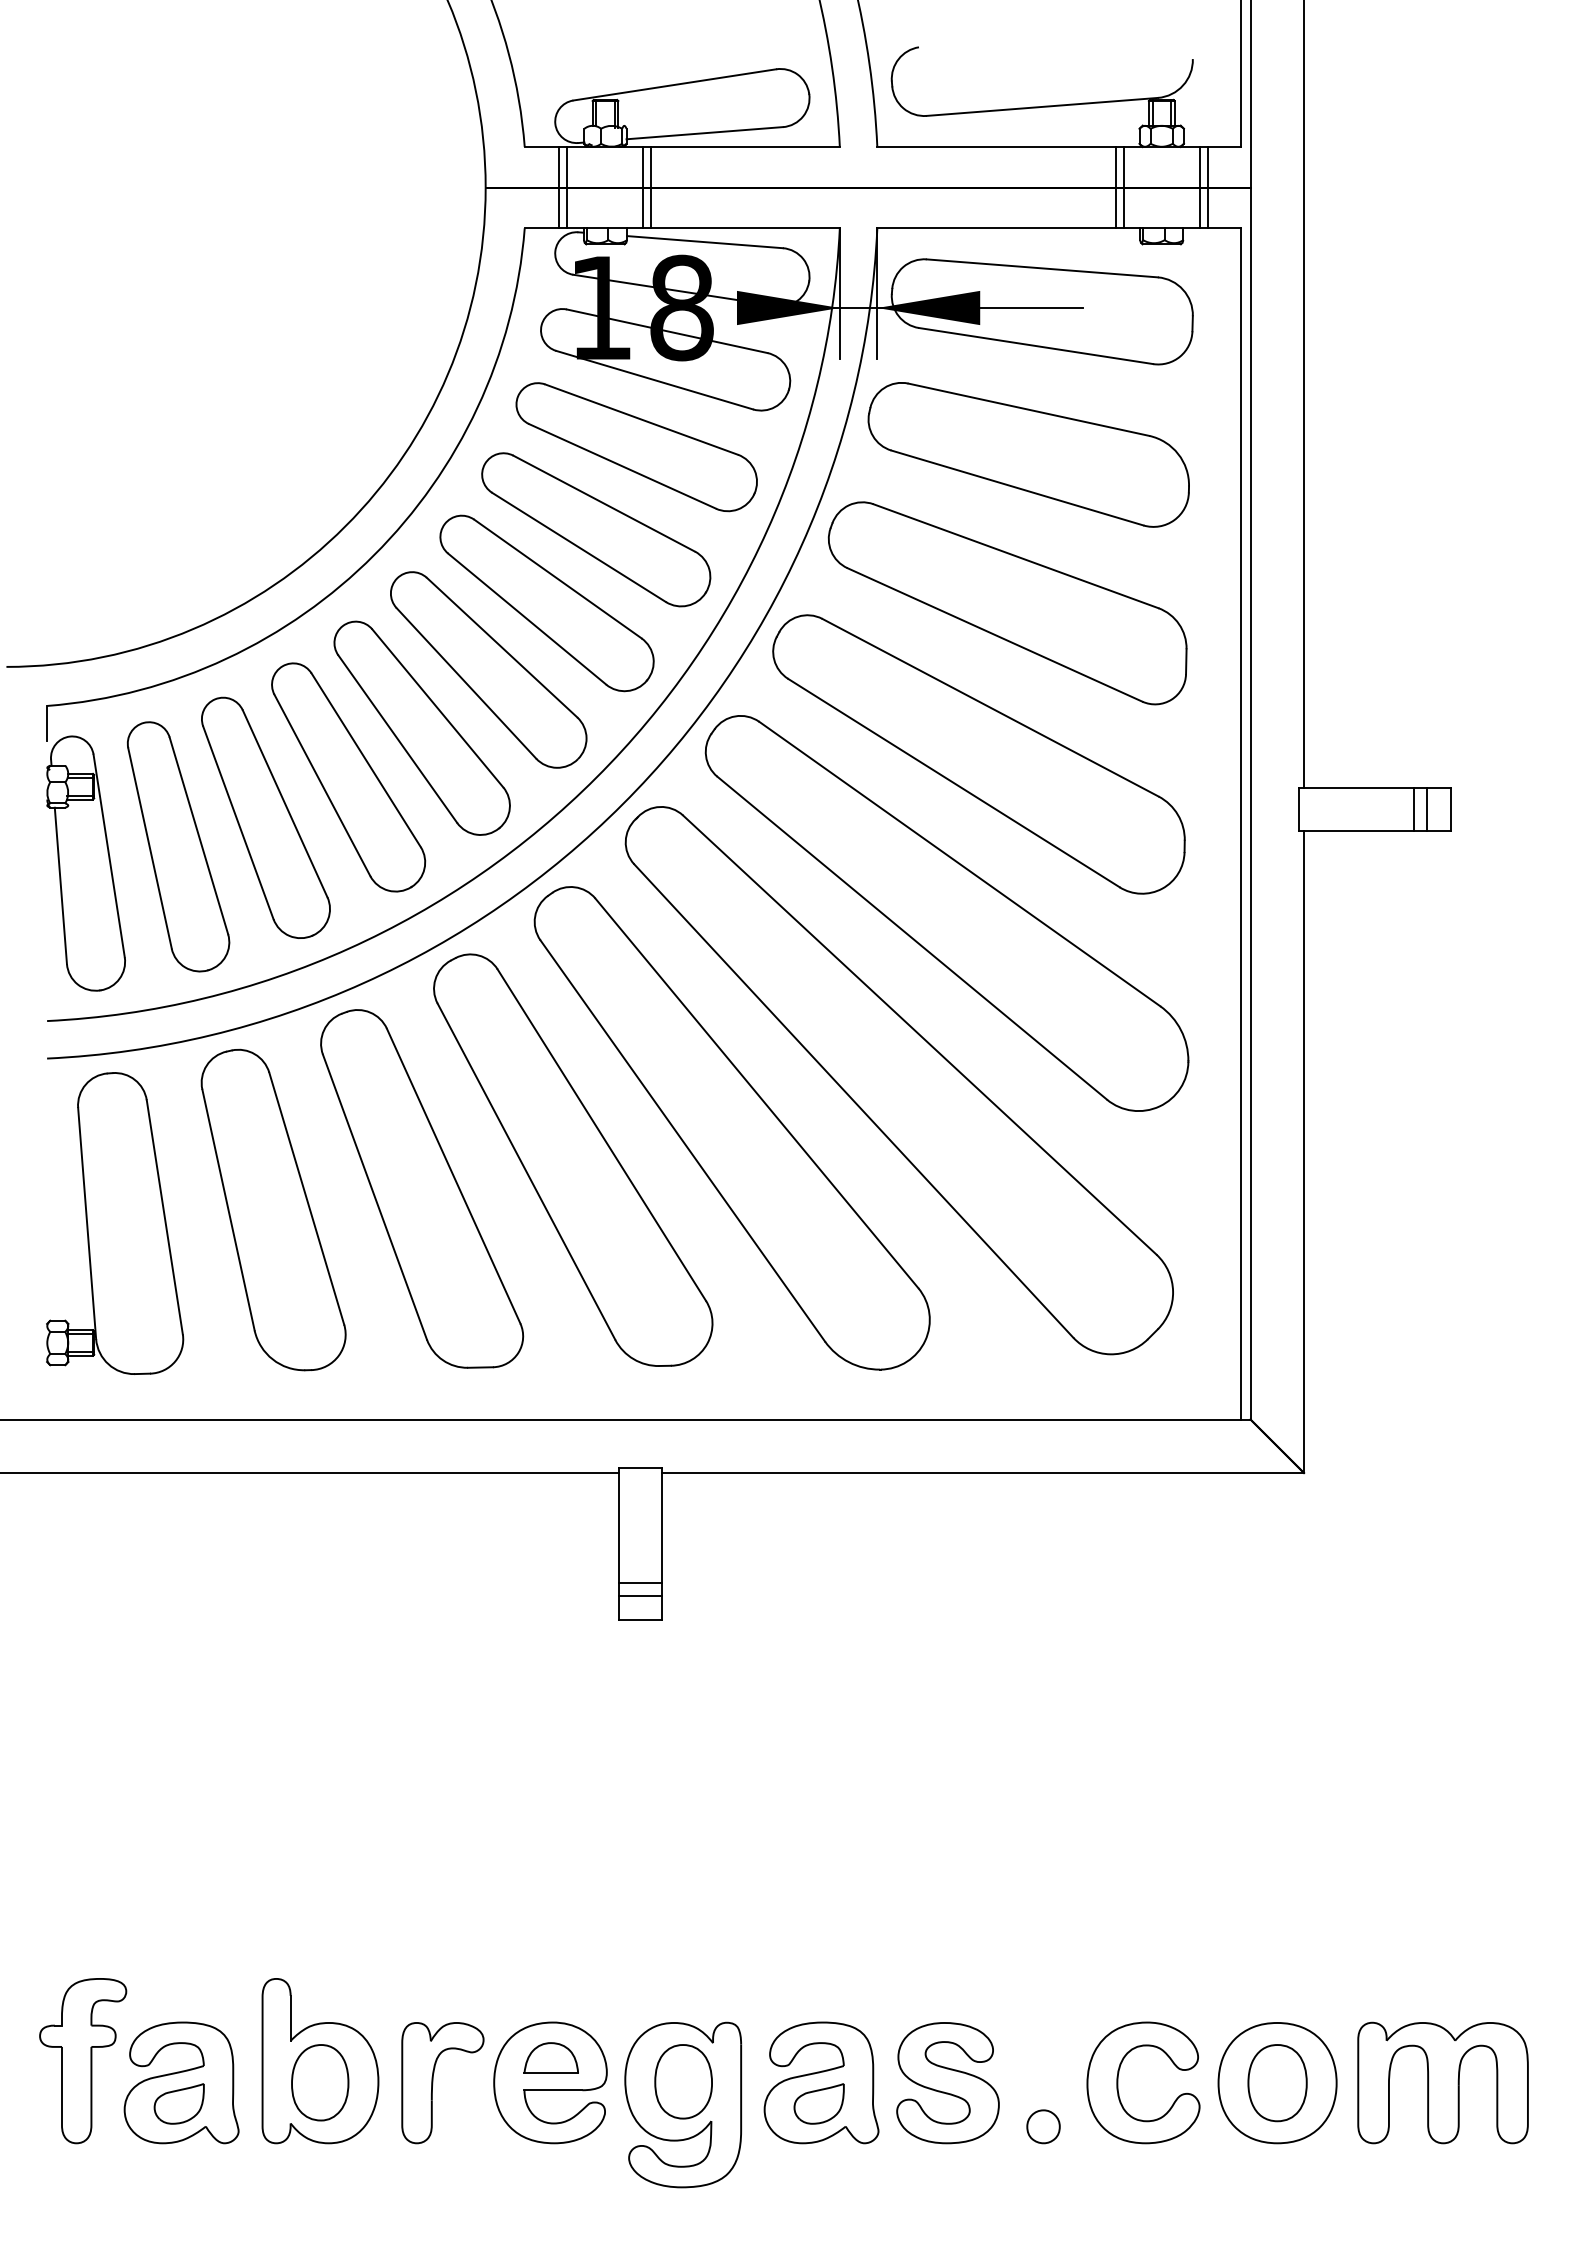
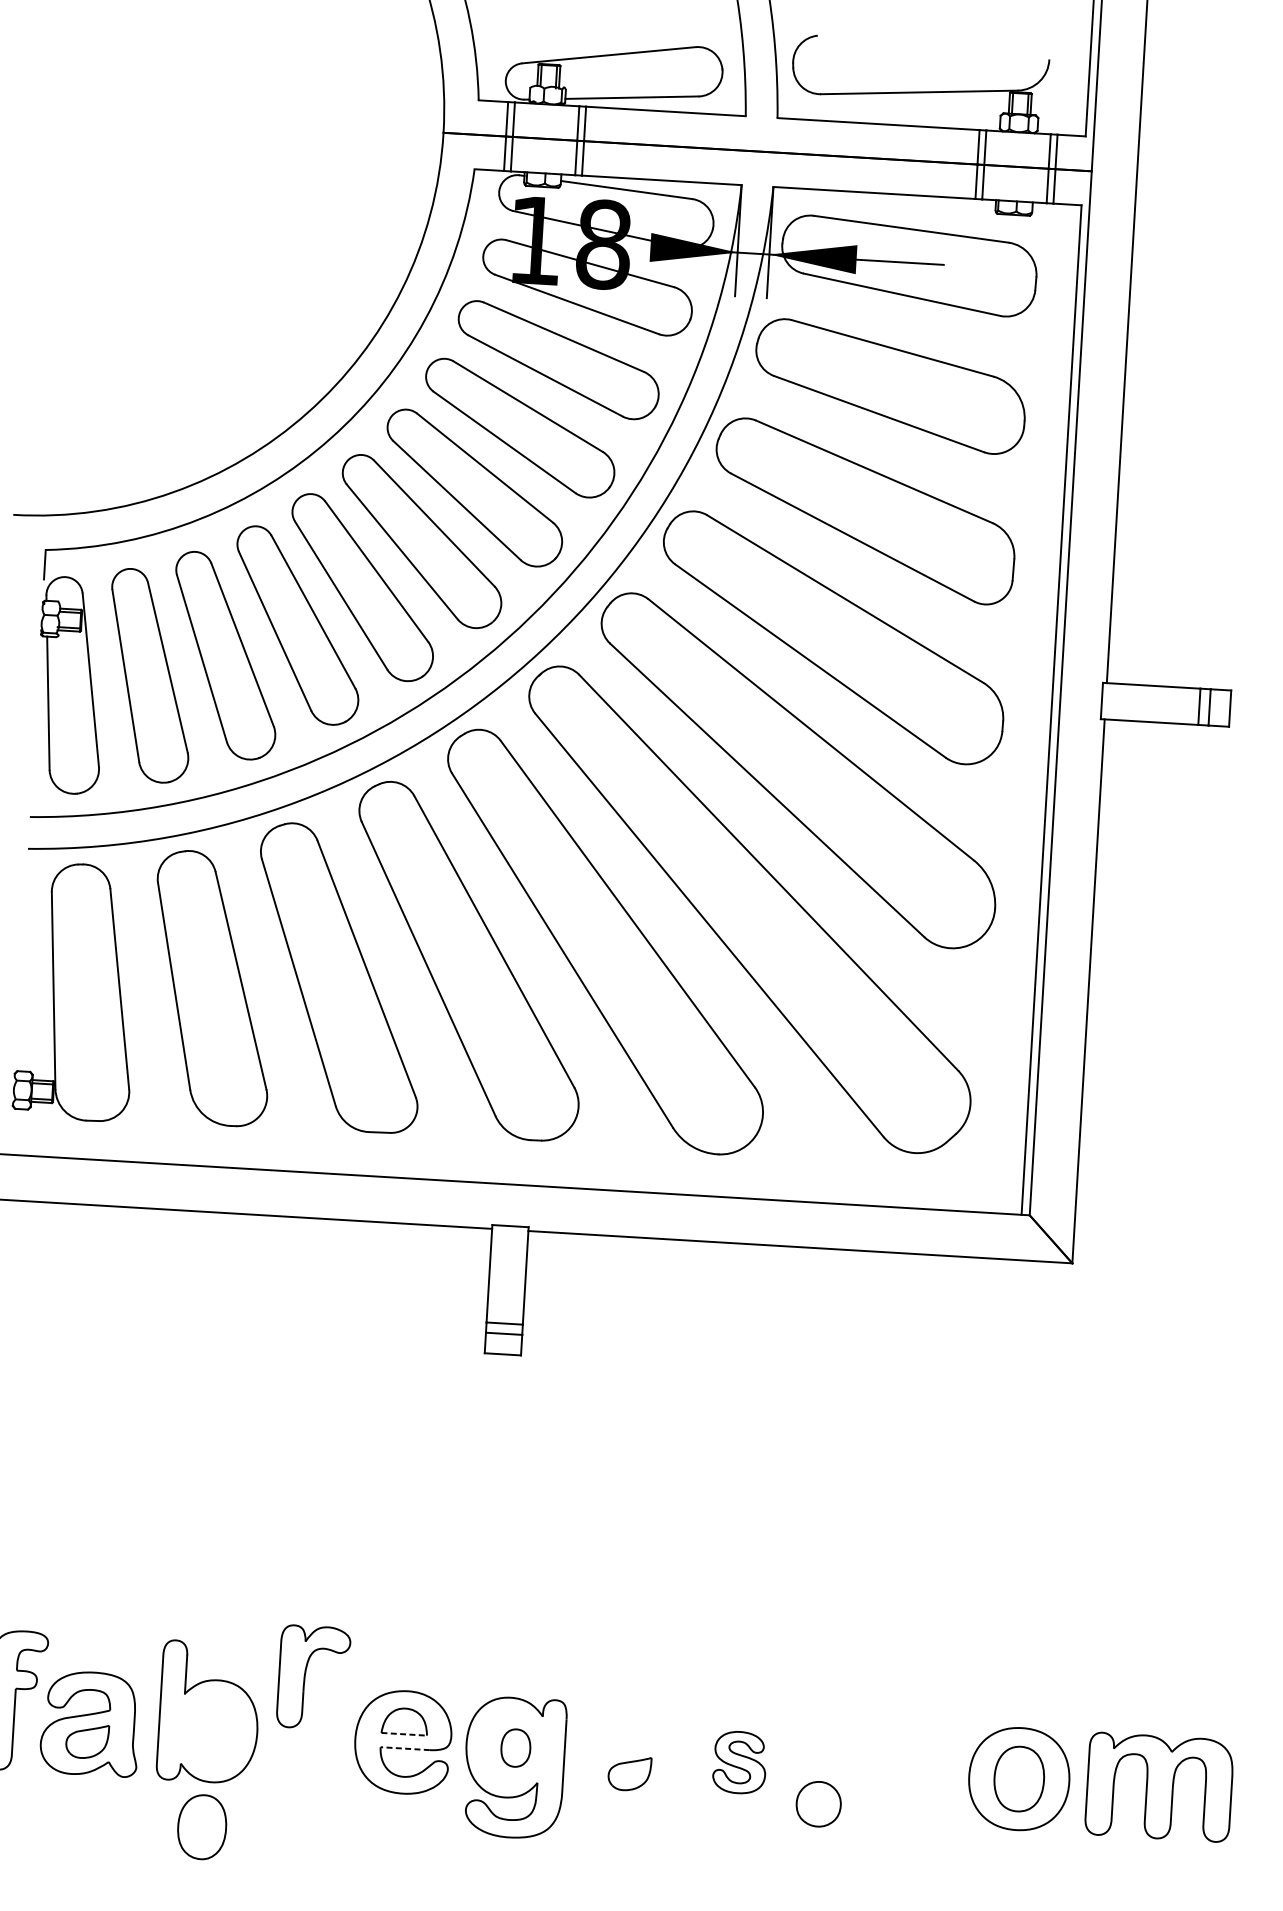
line: (551, 2073) -> (404, 1734), solid -> dashed
part: (683, 2081) -> (515, 1747), size x0.6
part: (320, 2082) -> (202, 1827), moved
part: (821, 2082) -> (632, 1755), removed
part: (1118, 2082) -> (884, 1770), removed
part: (433, 2083) -> (305, 1677), moved
part: (947, 2083) -> (739, 1762), size x0.6
line: (553, 2090) -> (405, 1748), solid -> dashed
part: (1043, 2126) -> (818, 1804), size x1.6

